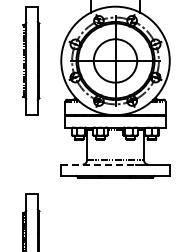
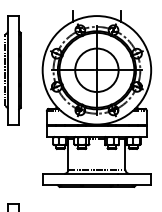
line: (98, 164) -> (79, 173), dashed -> solid

